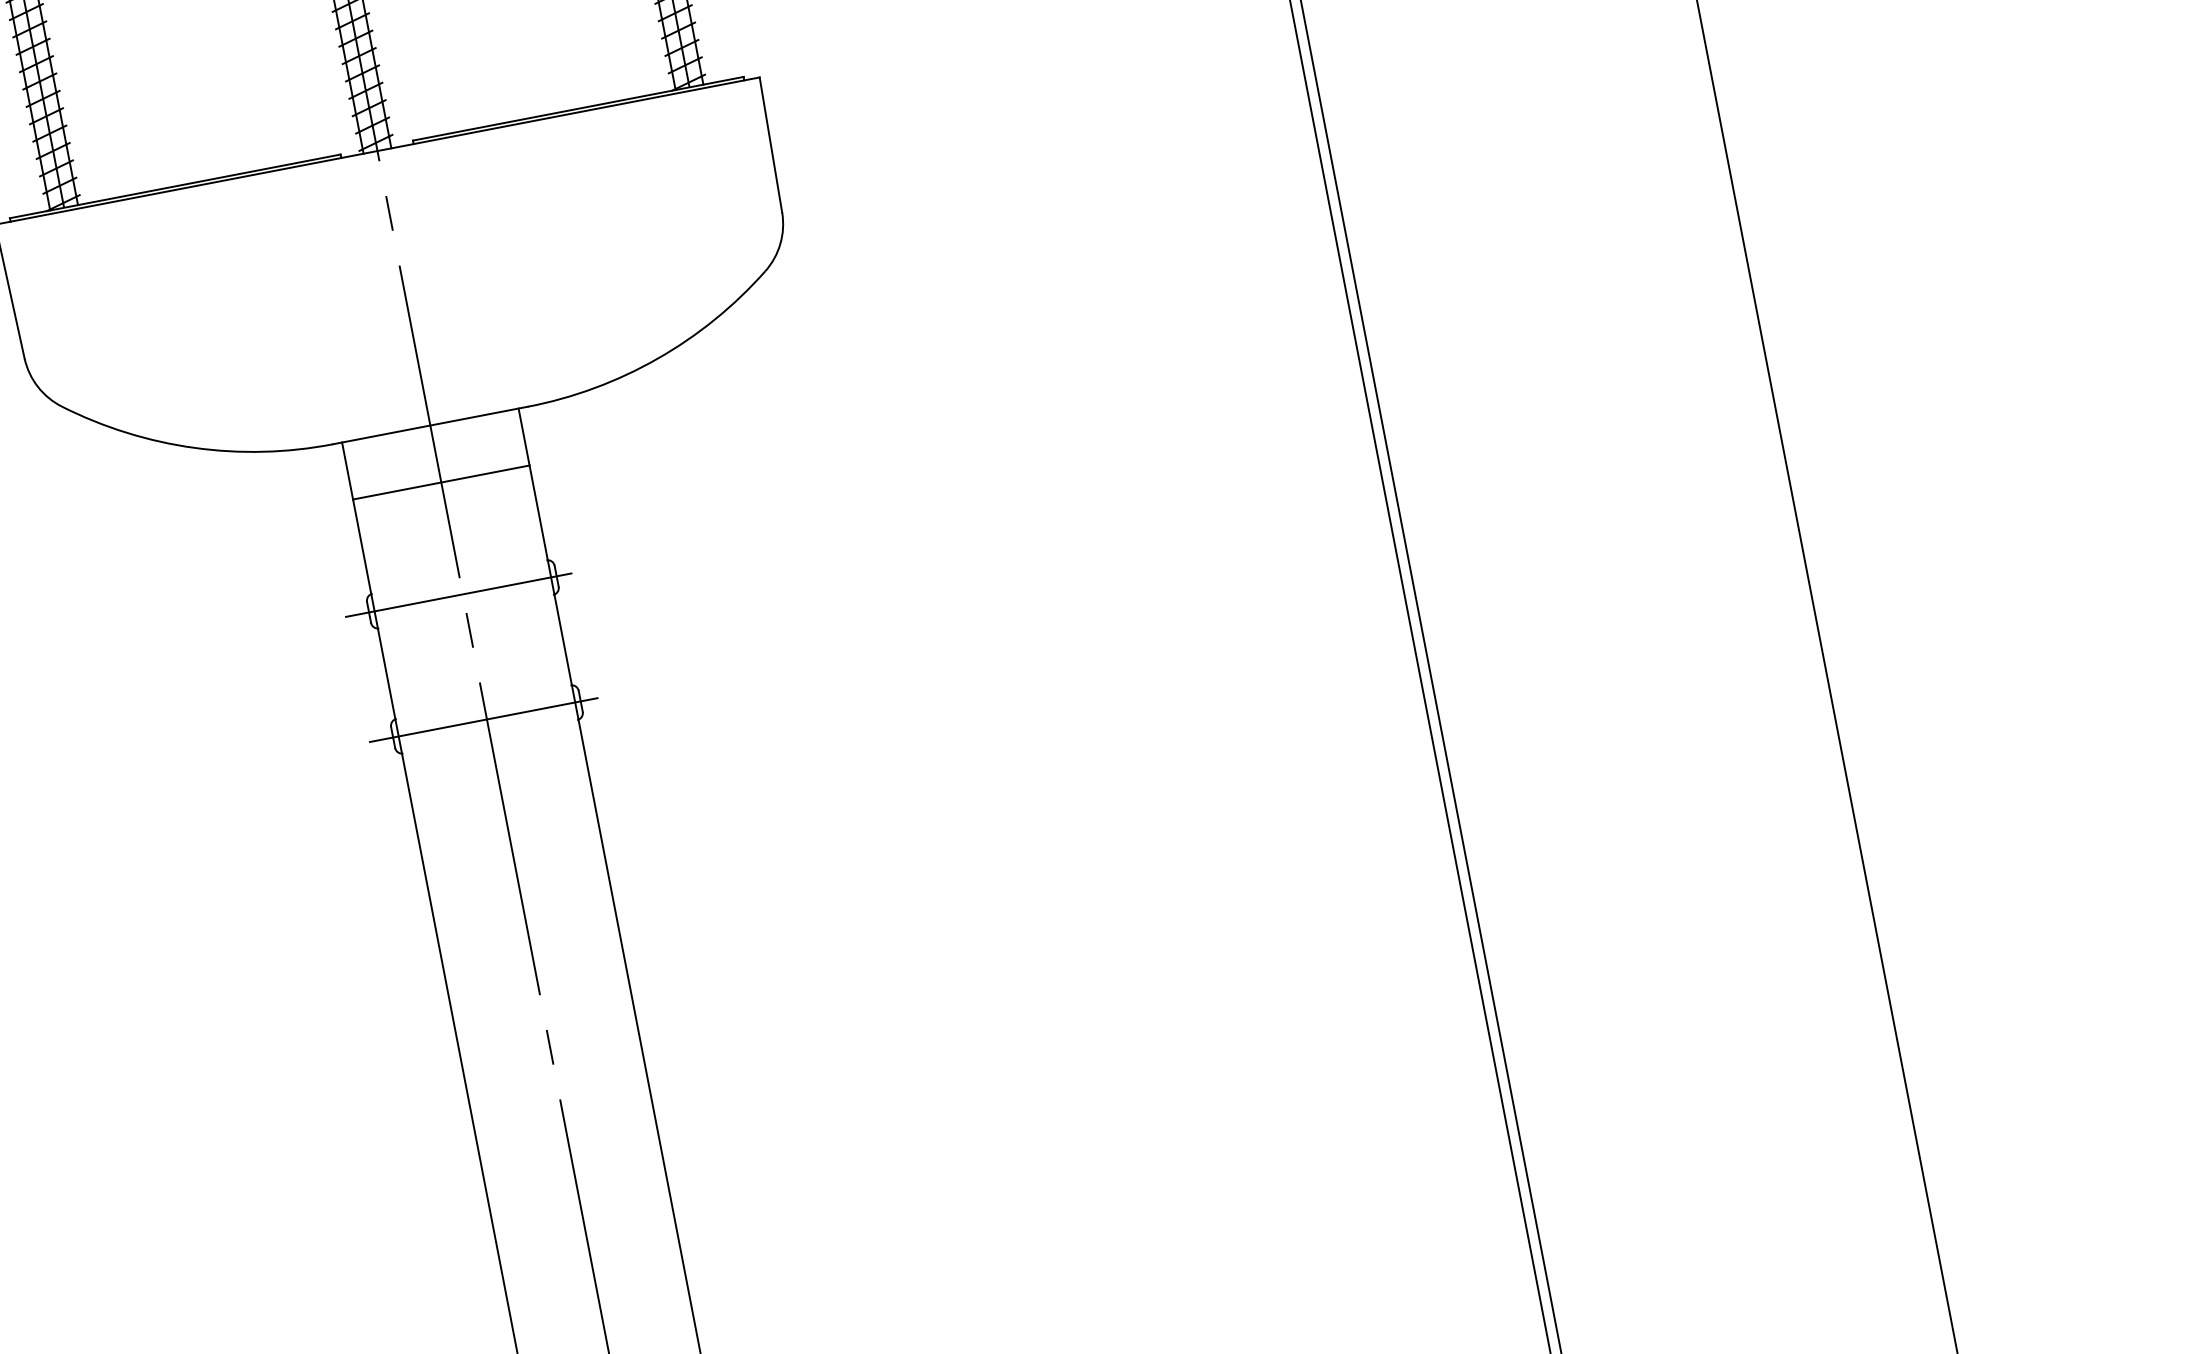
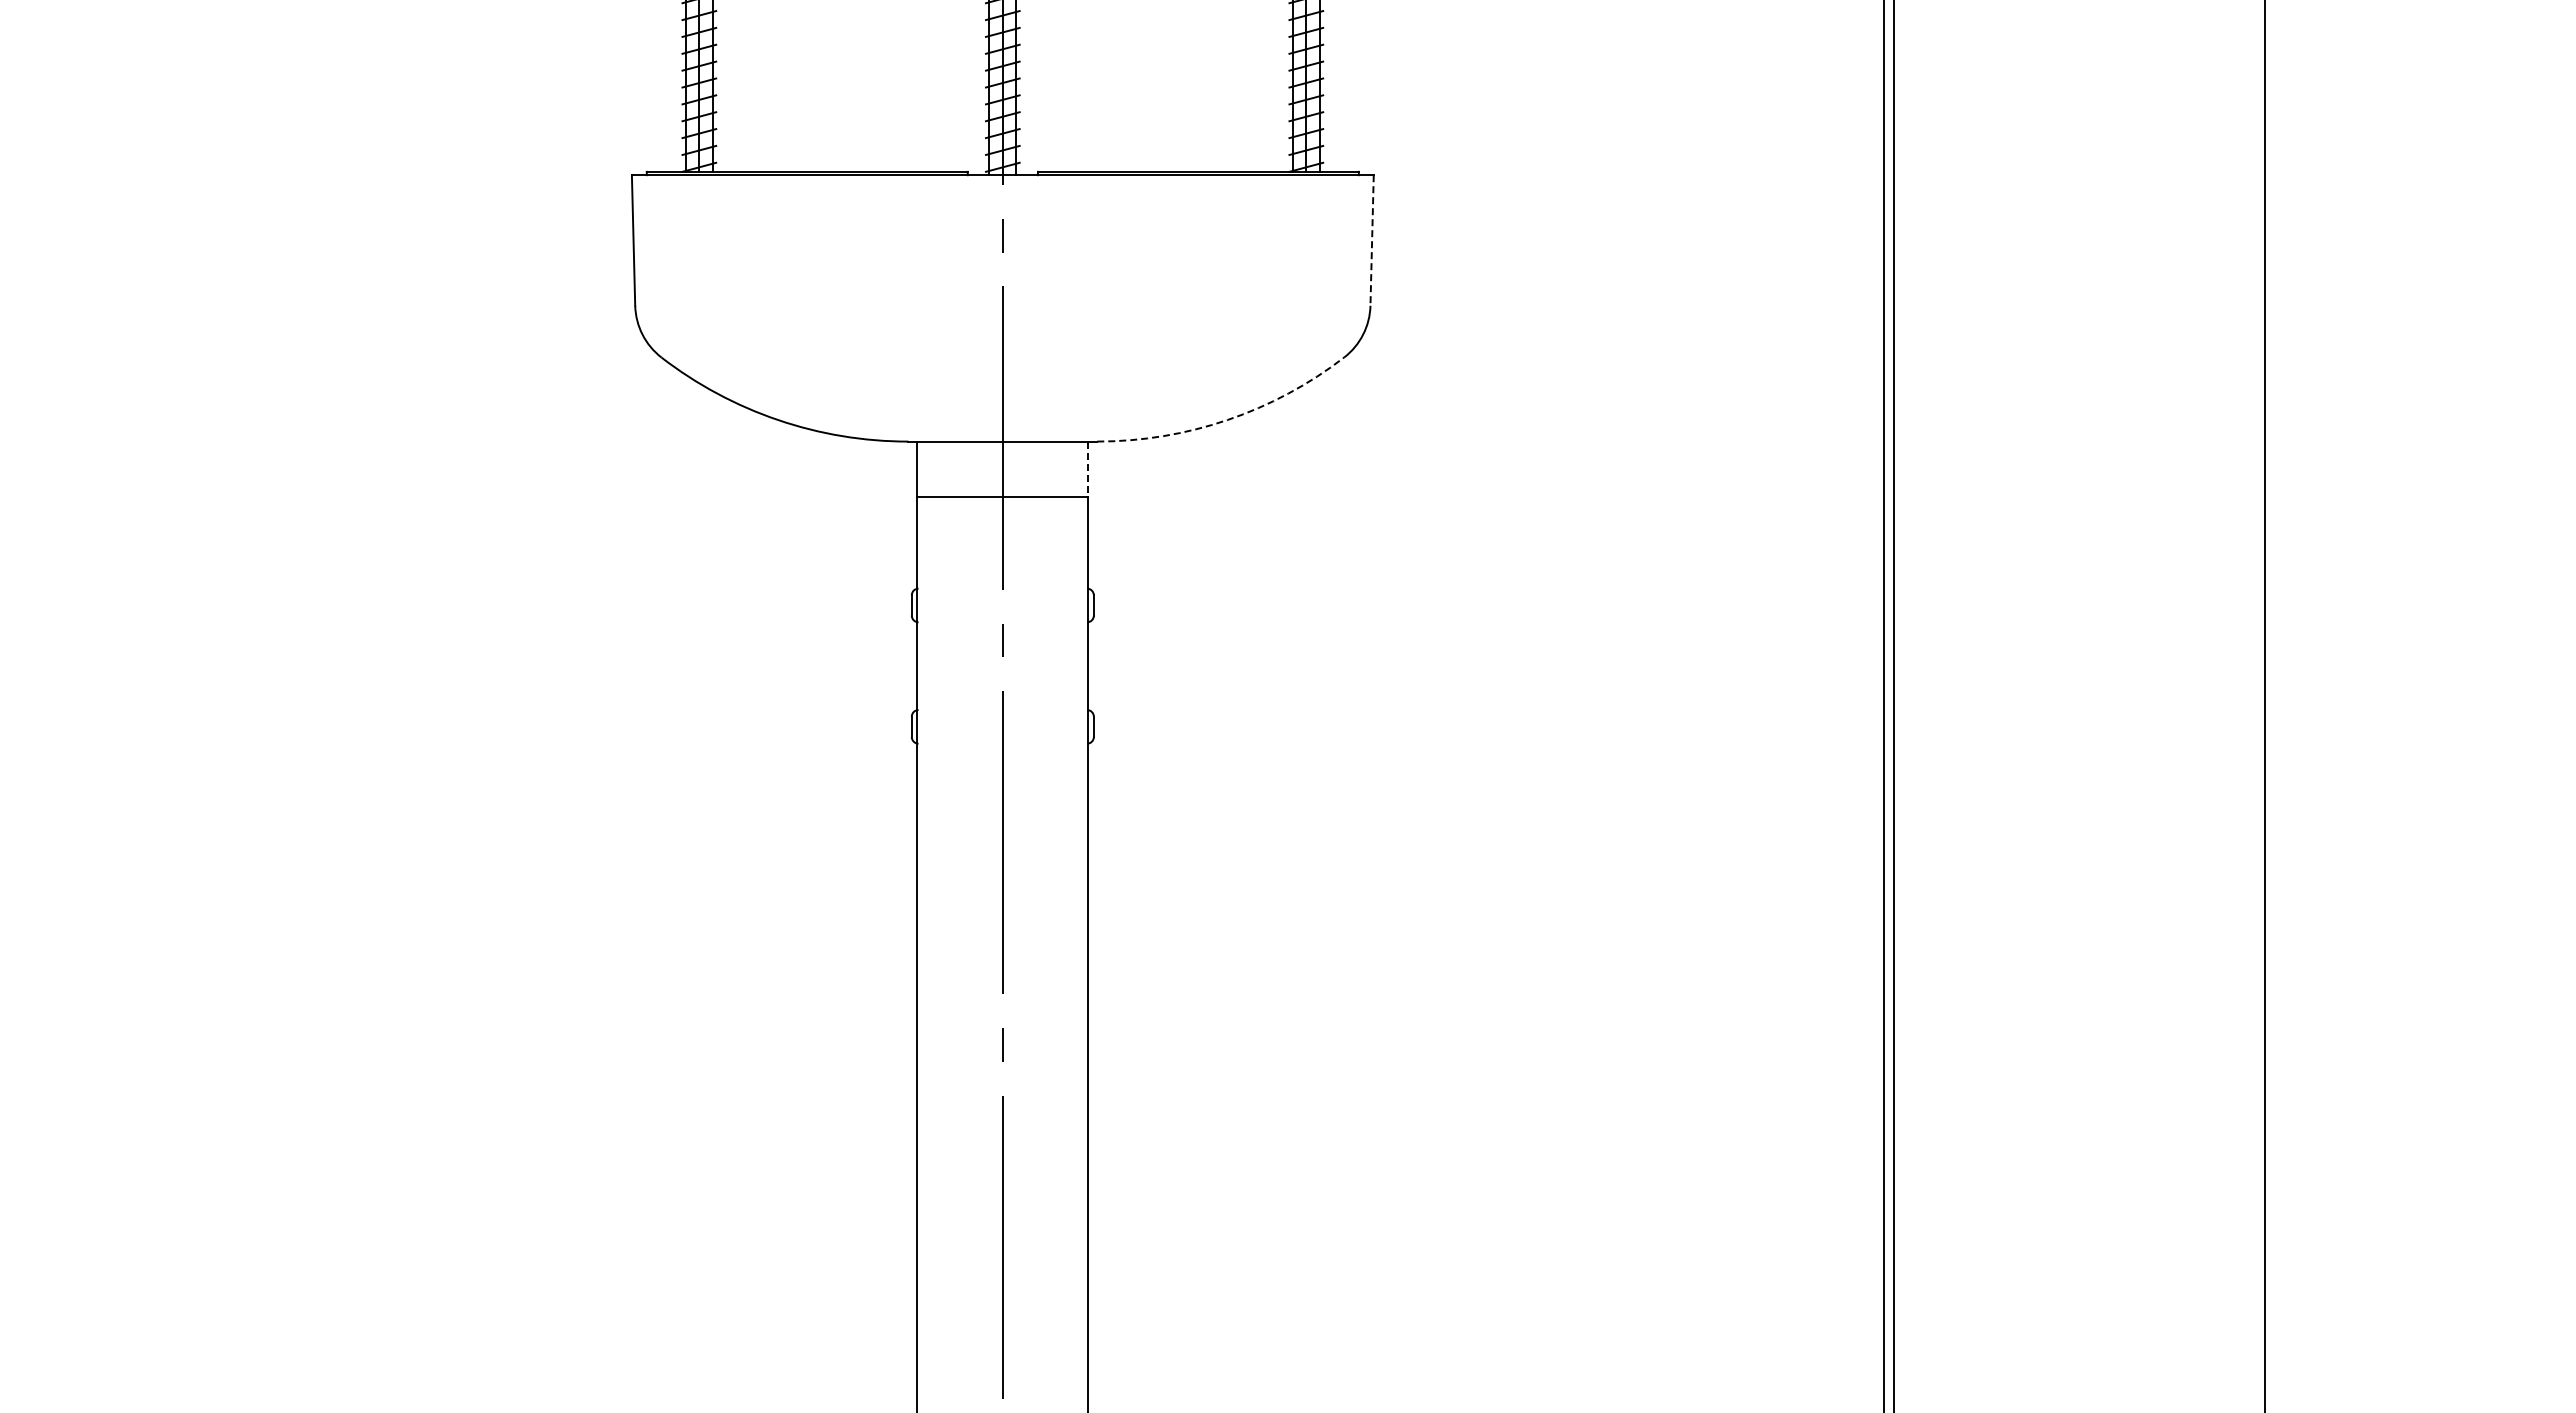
line: (771, 146) -> (1372, 241), solid -> dashed
arc: (657, 359) -> (1227, 420), solid -> dashed
line: (524, 437) -> (1088, 469), solid -> dashed
line: (458, 595) -> (998, 605), removed
line: (483, 719) -> (999, 726), removed

